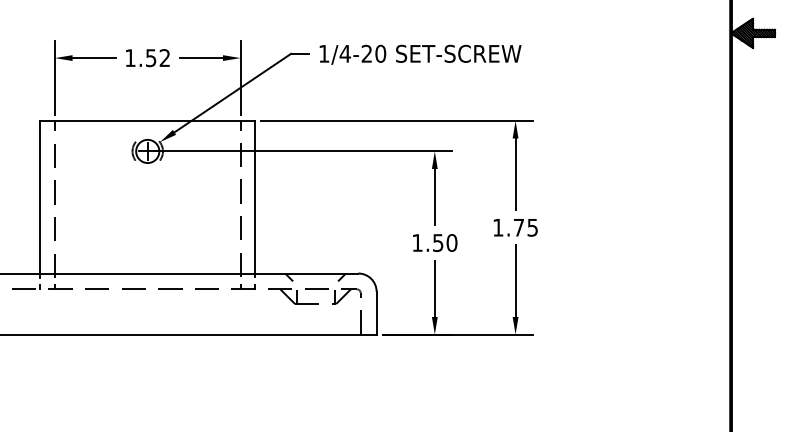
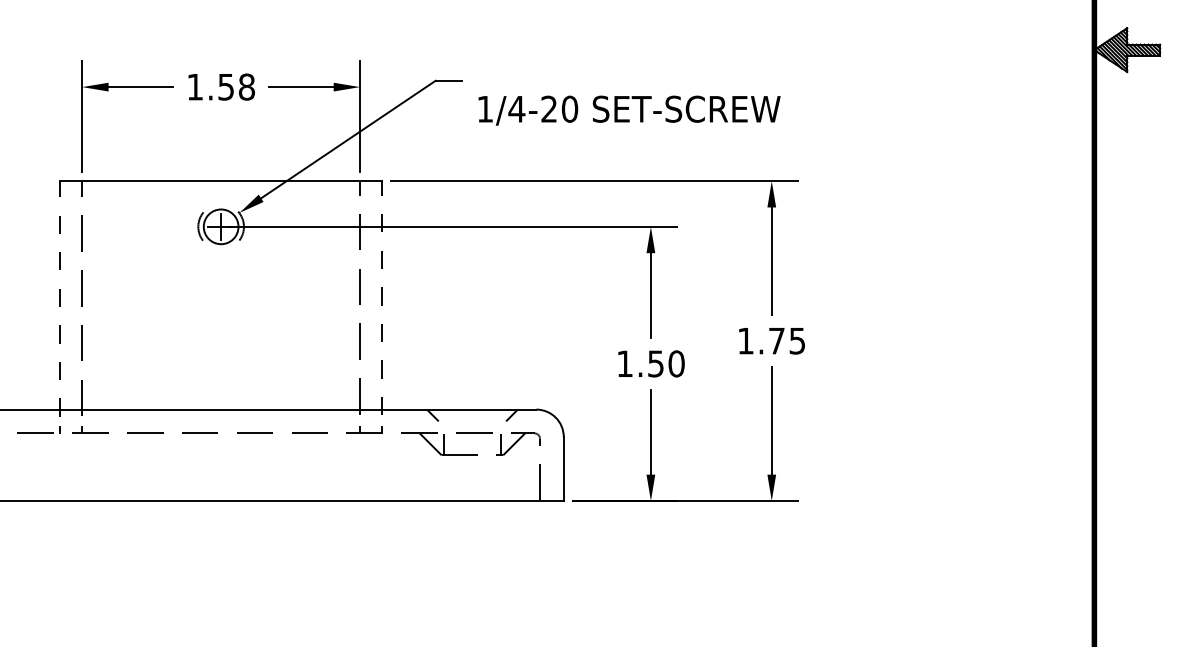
text: (420, 54) -> (629, 110), moved
text: (164, 58) -> (246, 87), 1.52 -> 1.58
line: (255, 198) -> (382, 297), solid -> dashed
line: (40, 199) -> (60, 298), solid -> dashed

